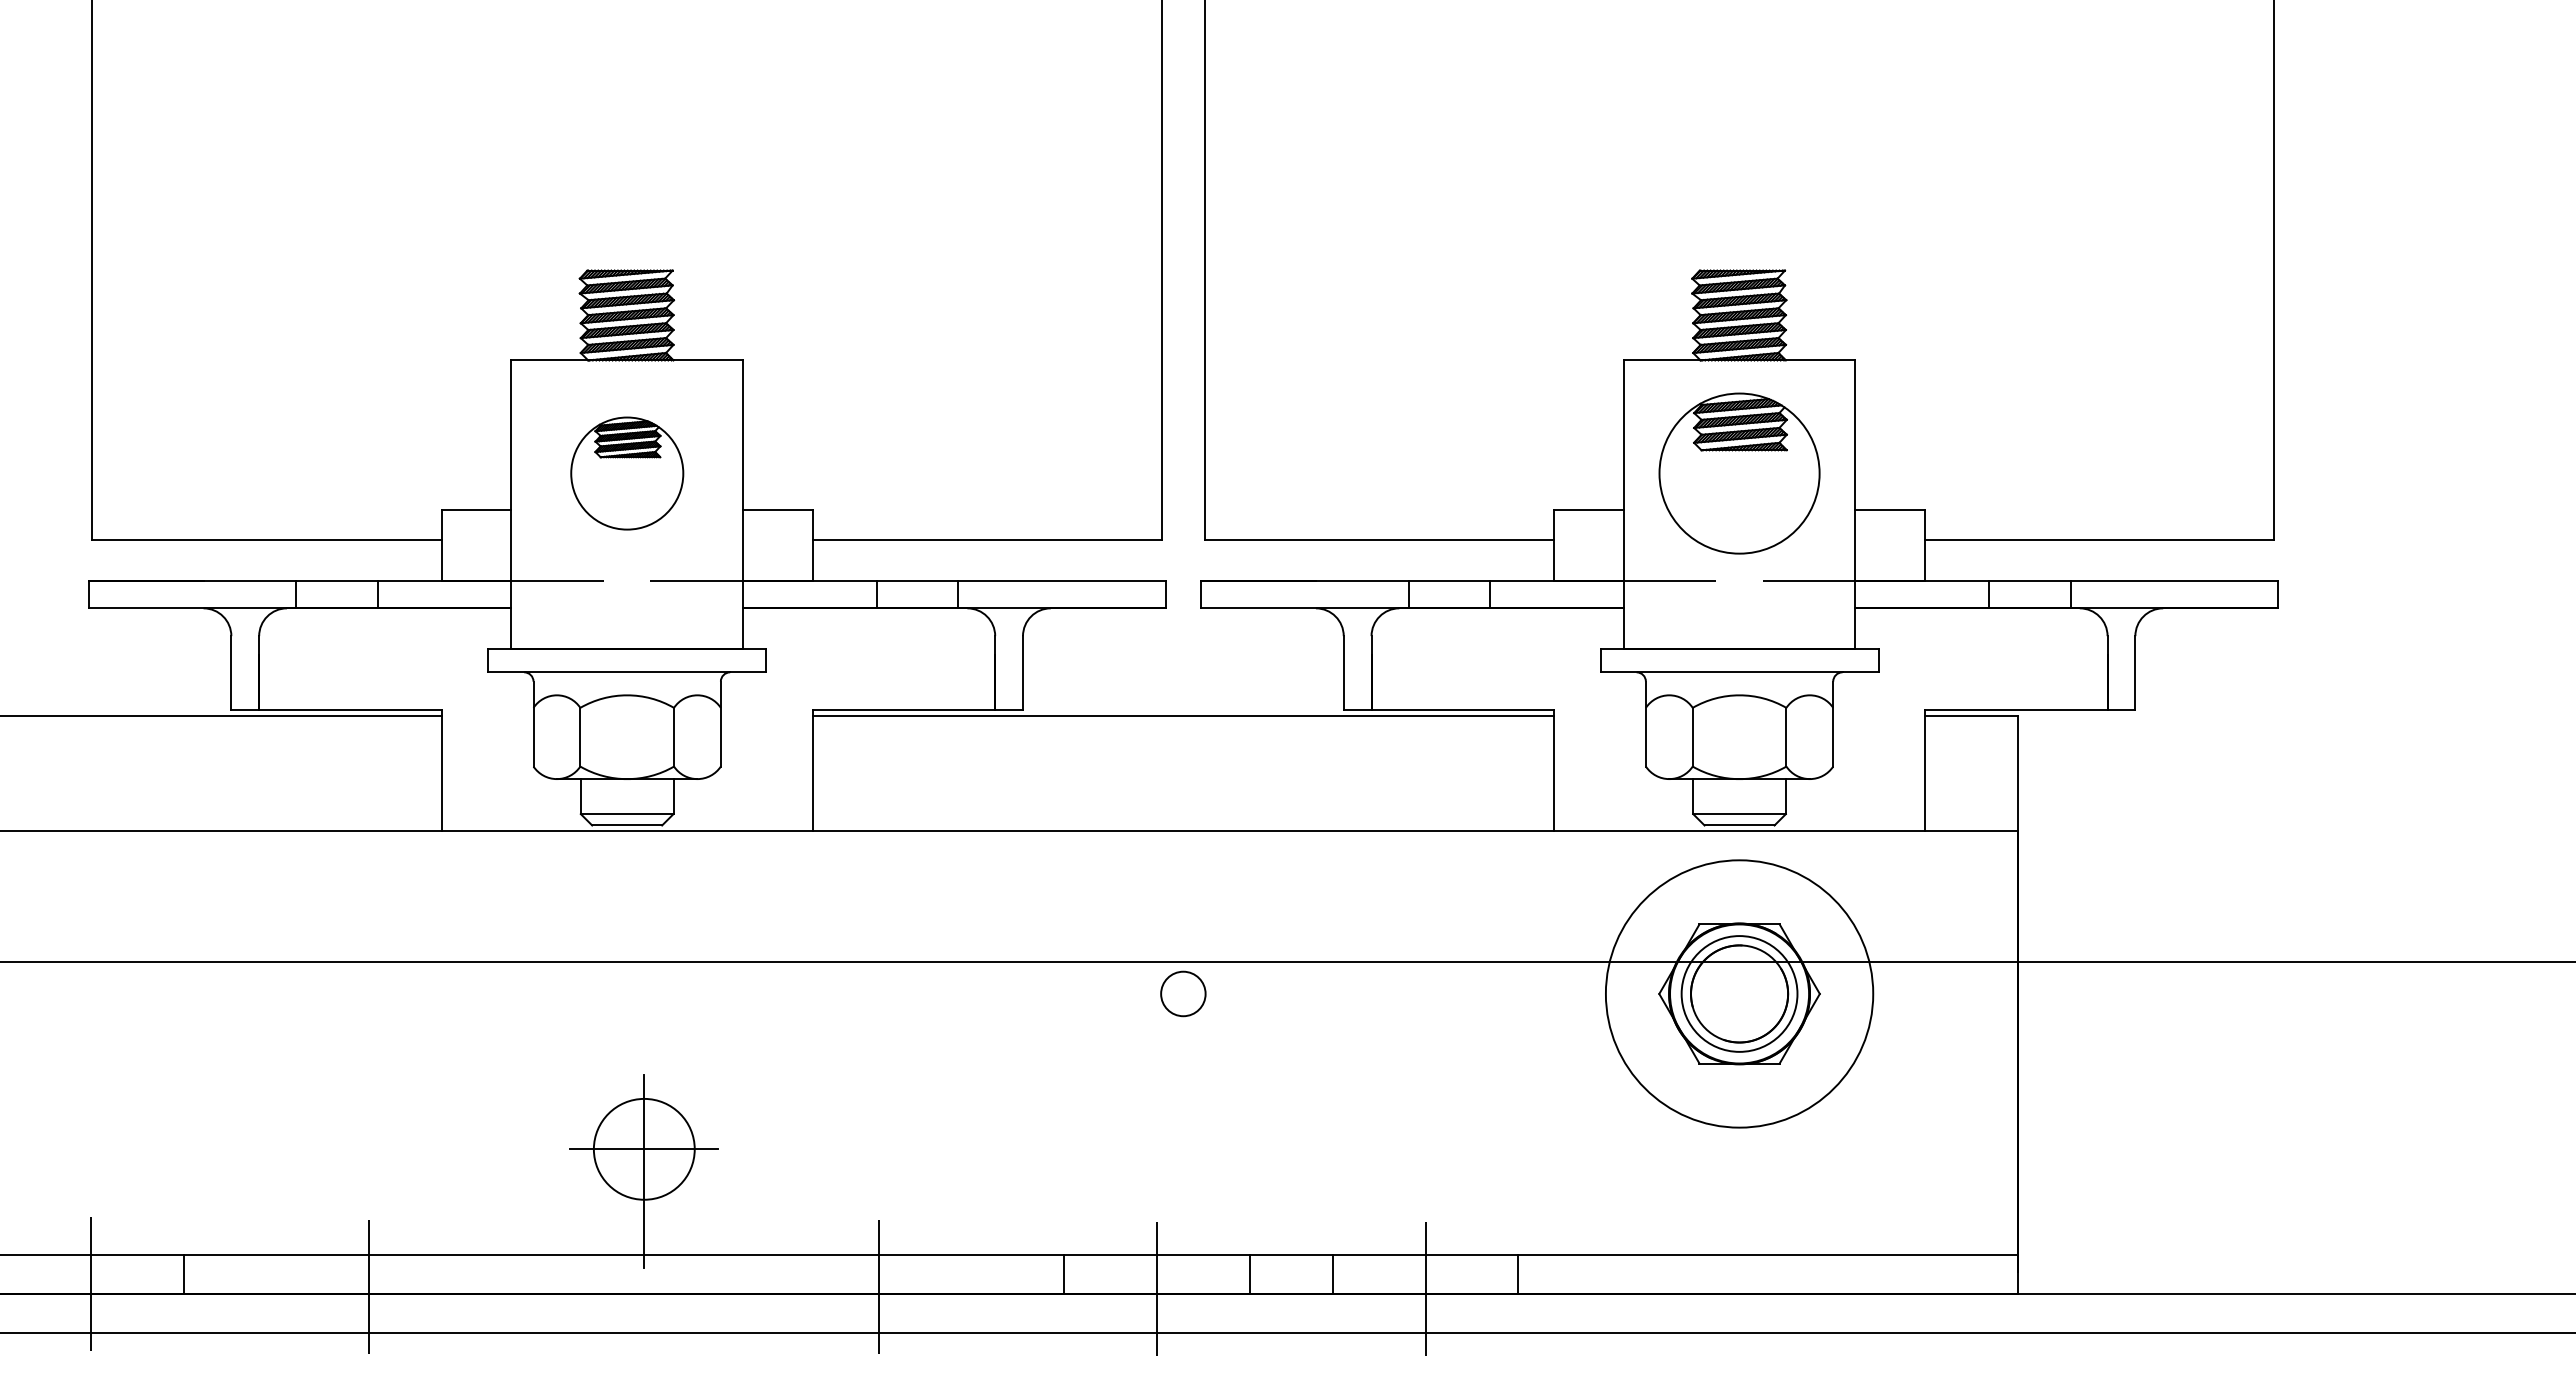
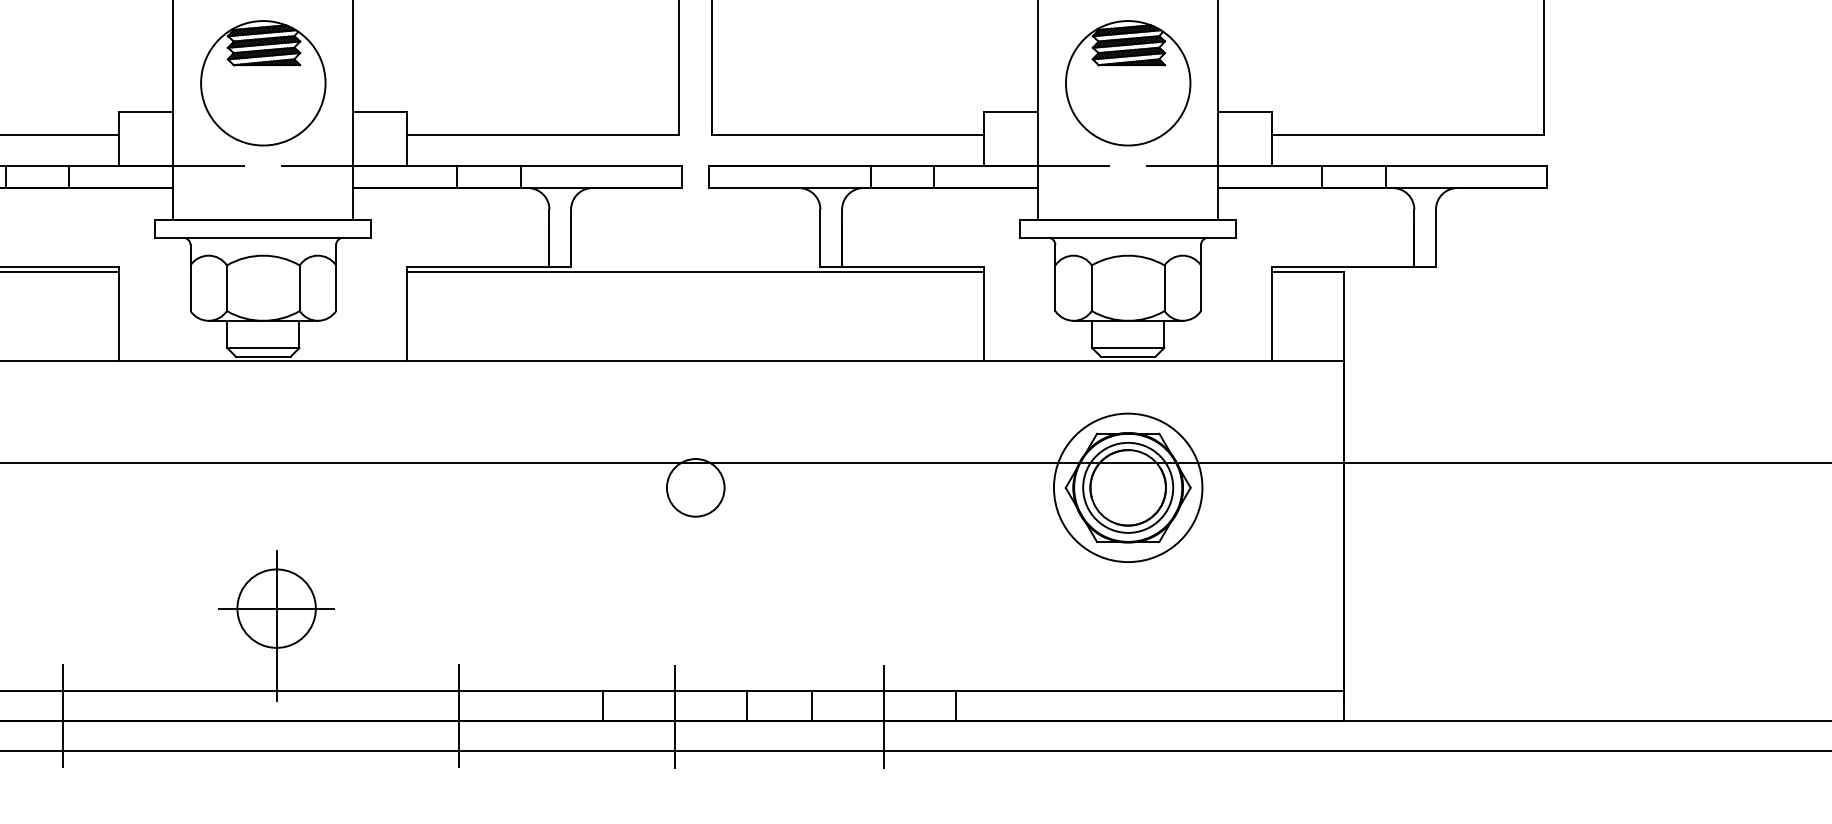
part: (627, 473) -> (263, 83), size x1.43
circle: (1183, 993) -> (695, 487), size x1.67
circle: (1739, 993) -> (1128, 487), size x0.71

